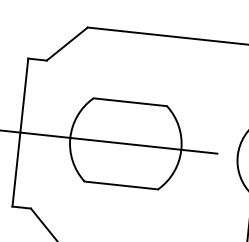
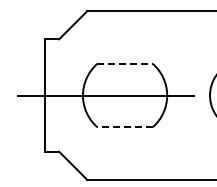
line: (130, 101) -> (125, 63), solid -> dashed
line: (121, 186) -> (125, 127), solid -> dashed

